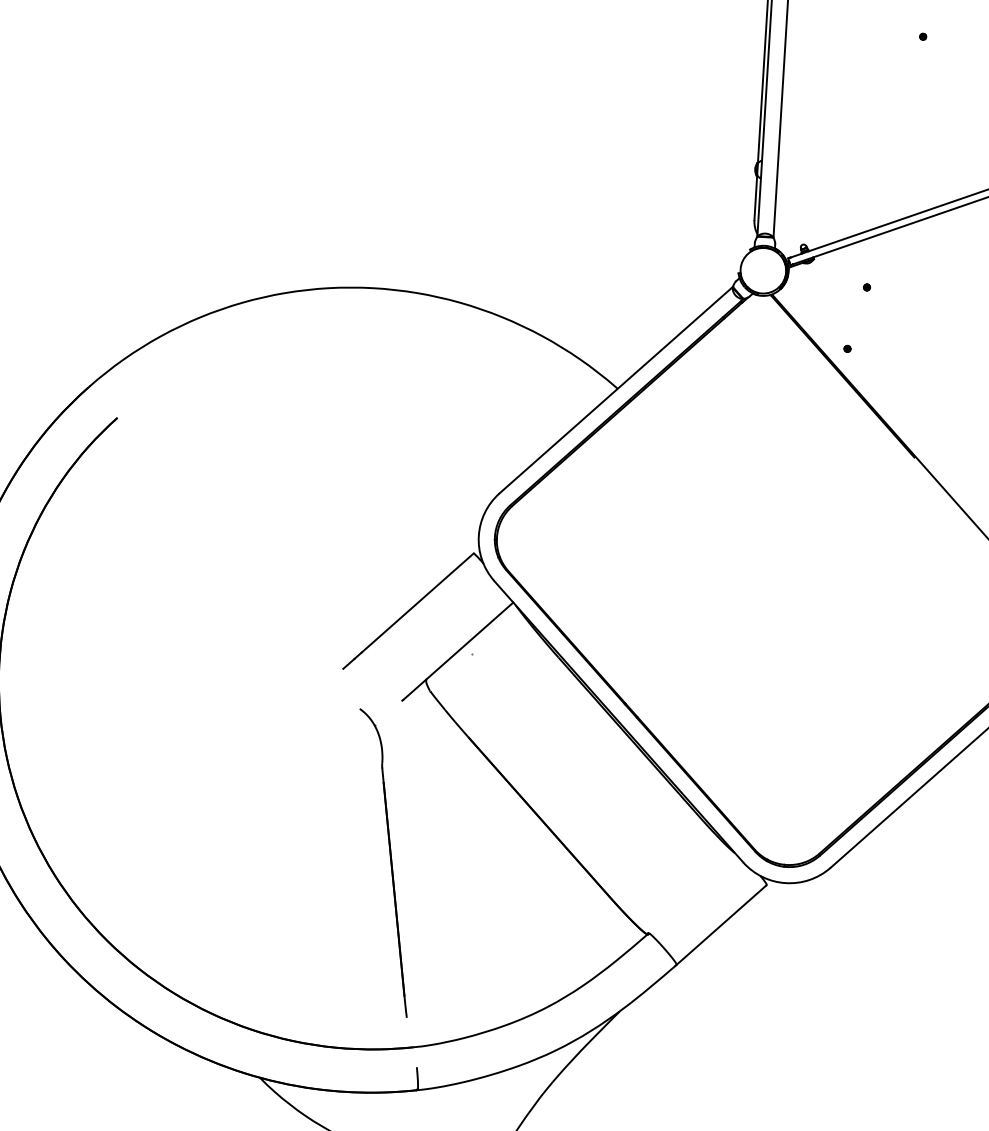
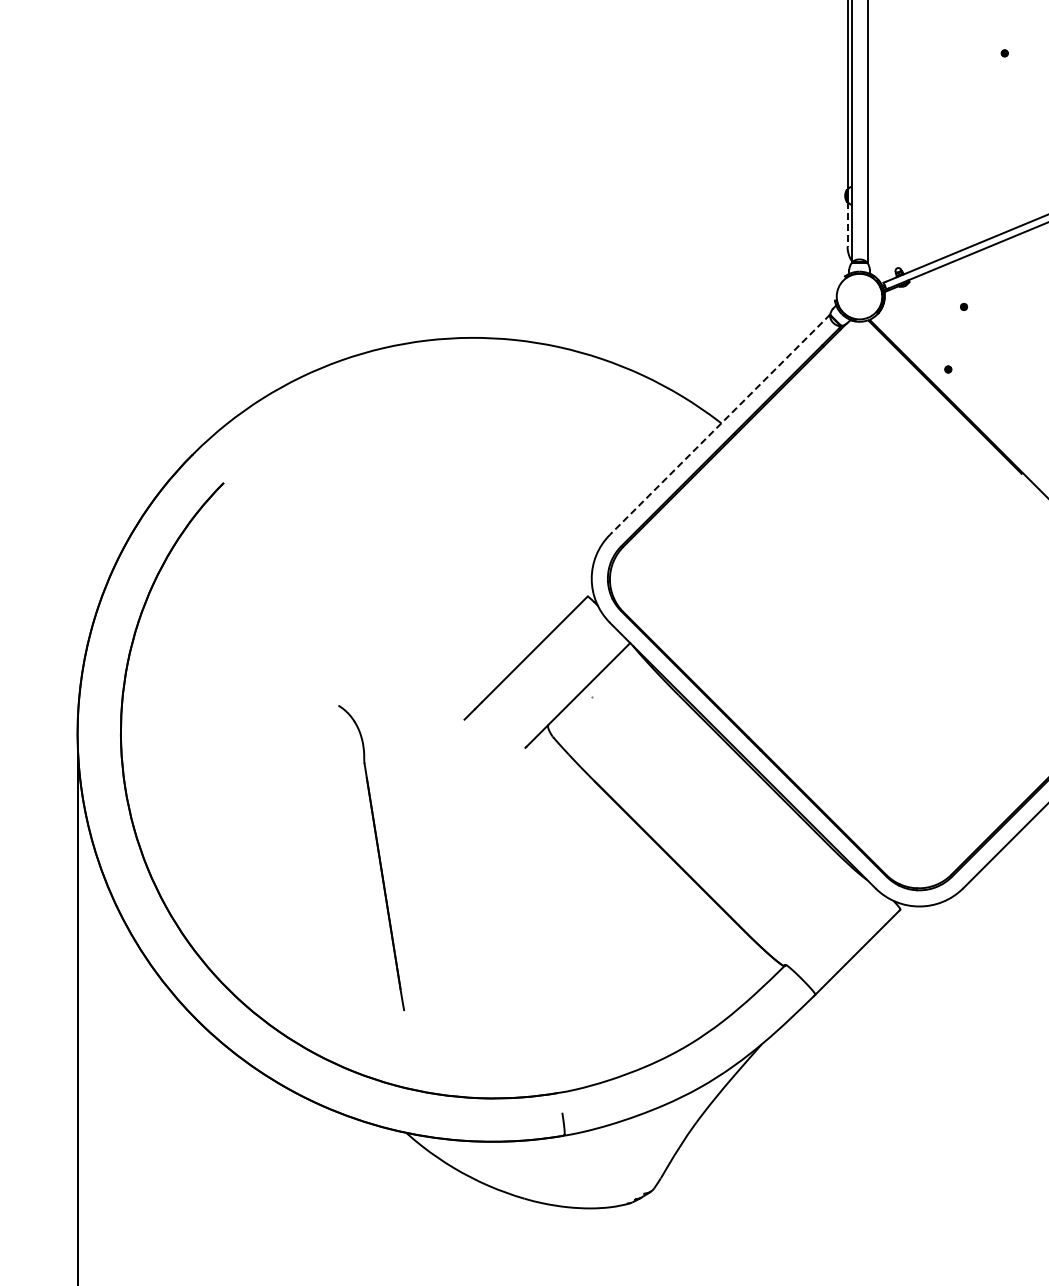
line: (755, 198) -> (847, 224), solid -> dashed
line: (616, 389) -> (720, 424), solid -> dashed
part: (390, 863) -> (378, 858), moved

